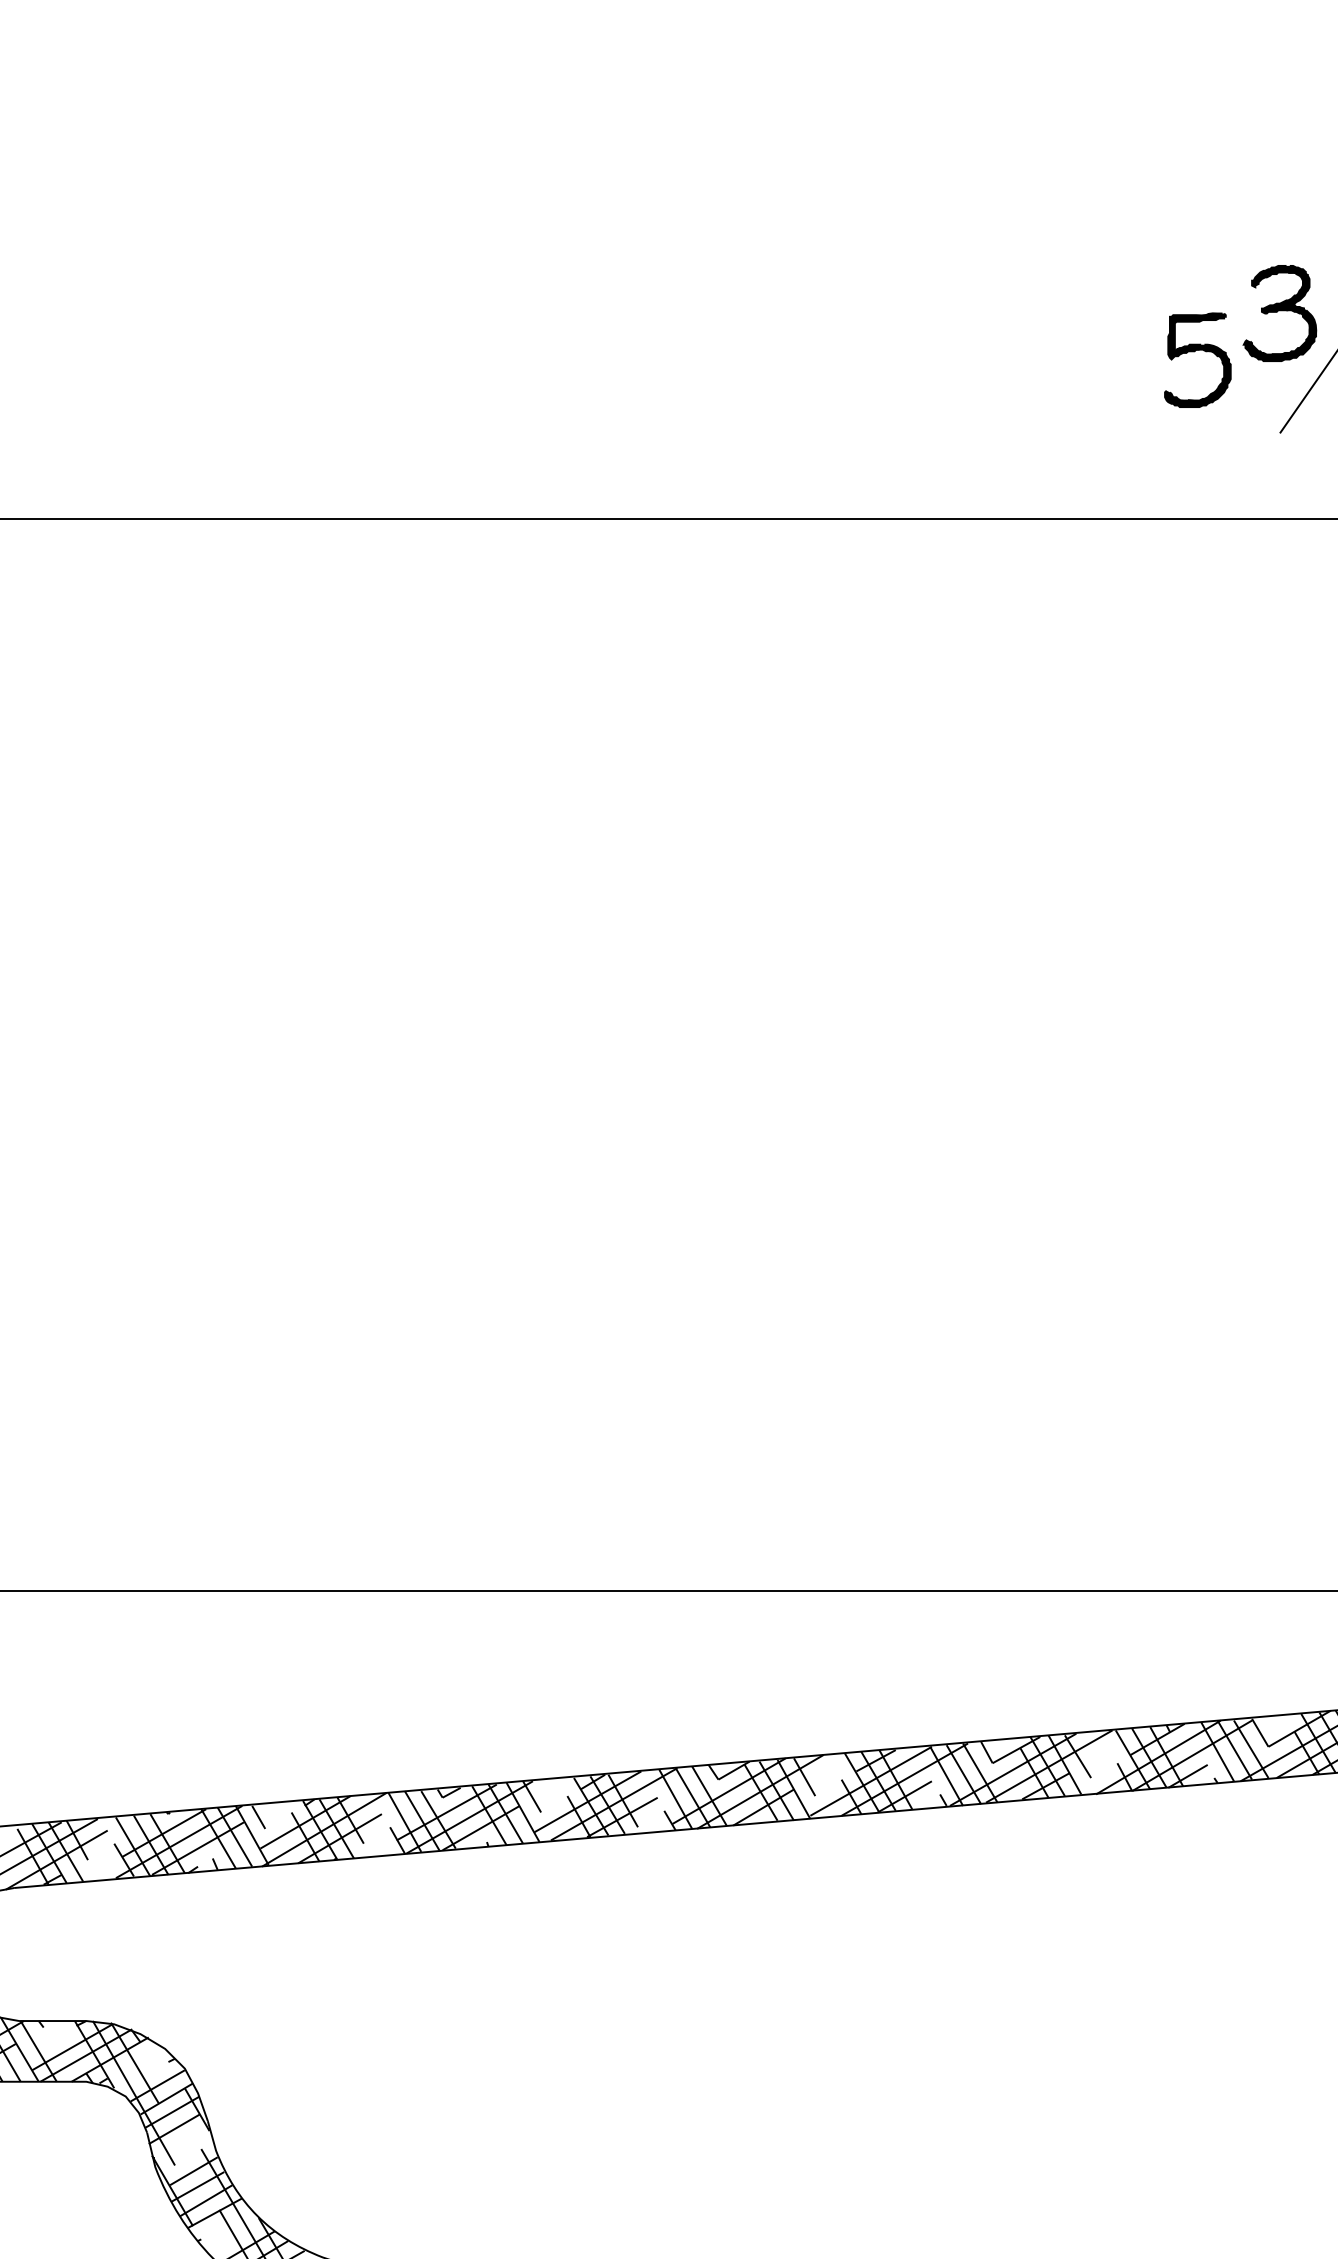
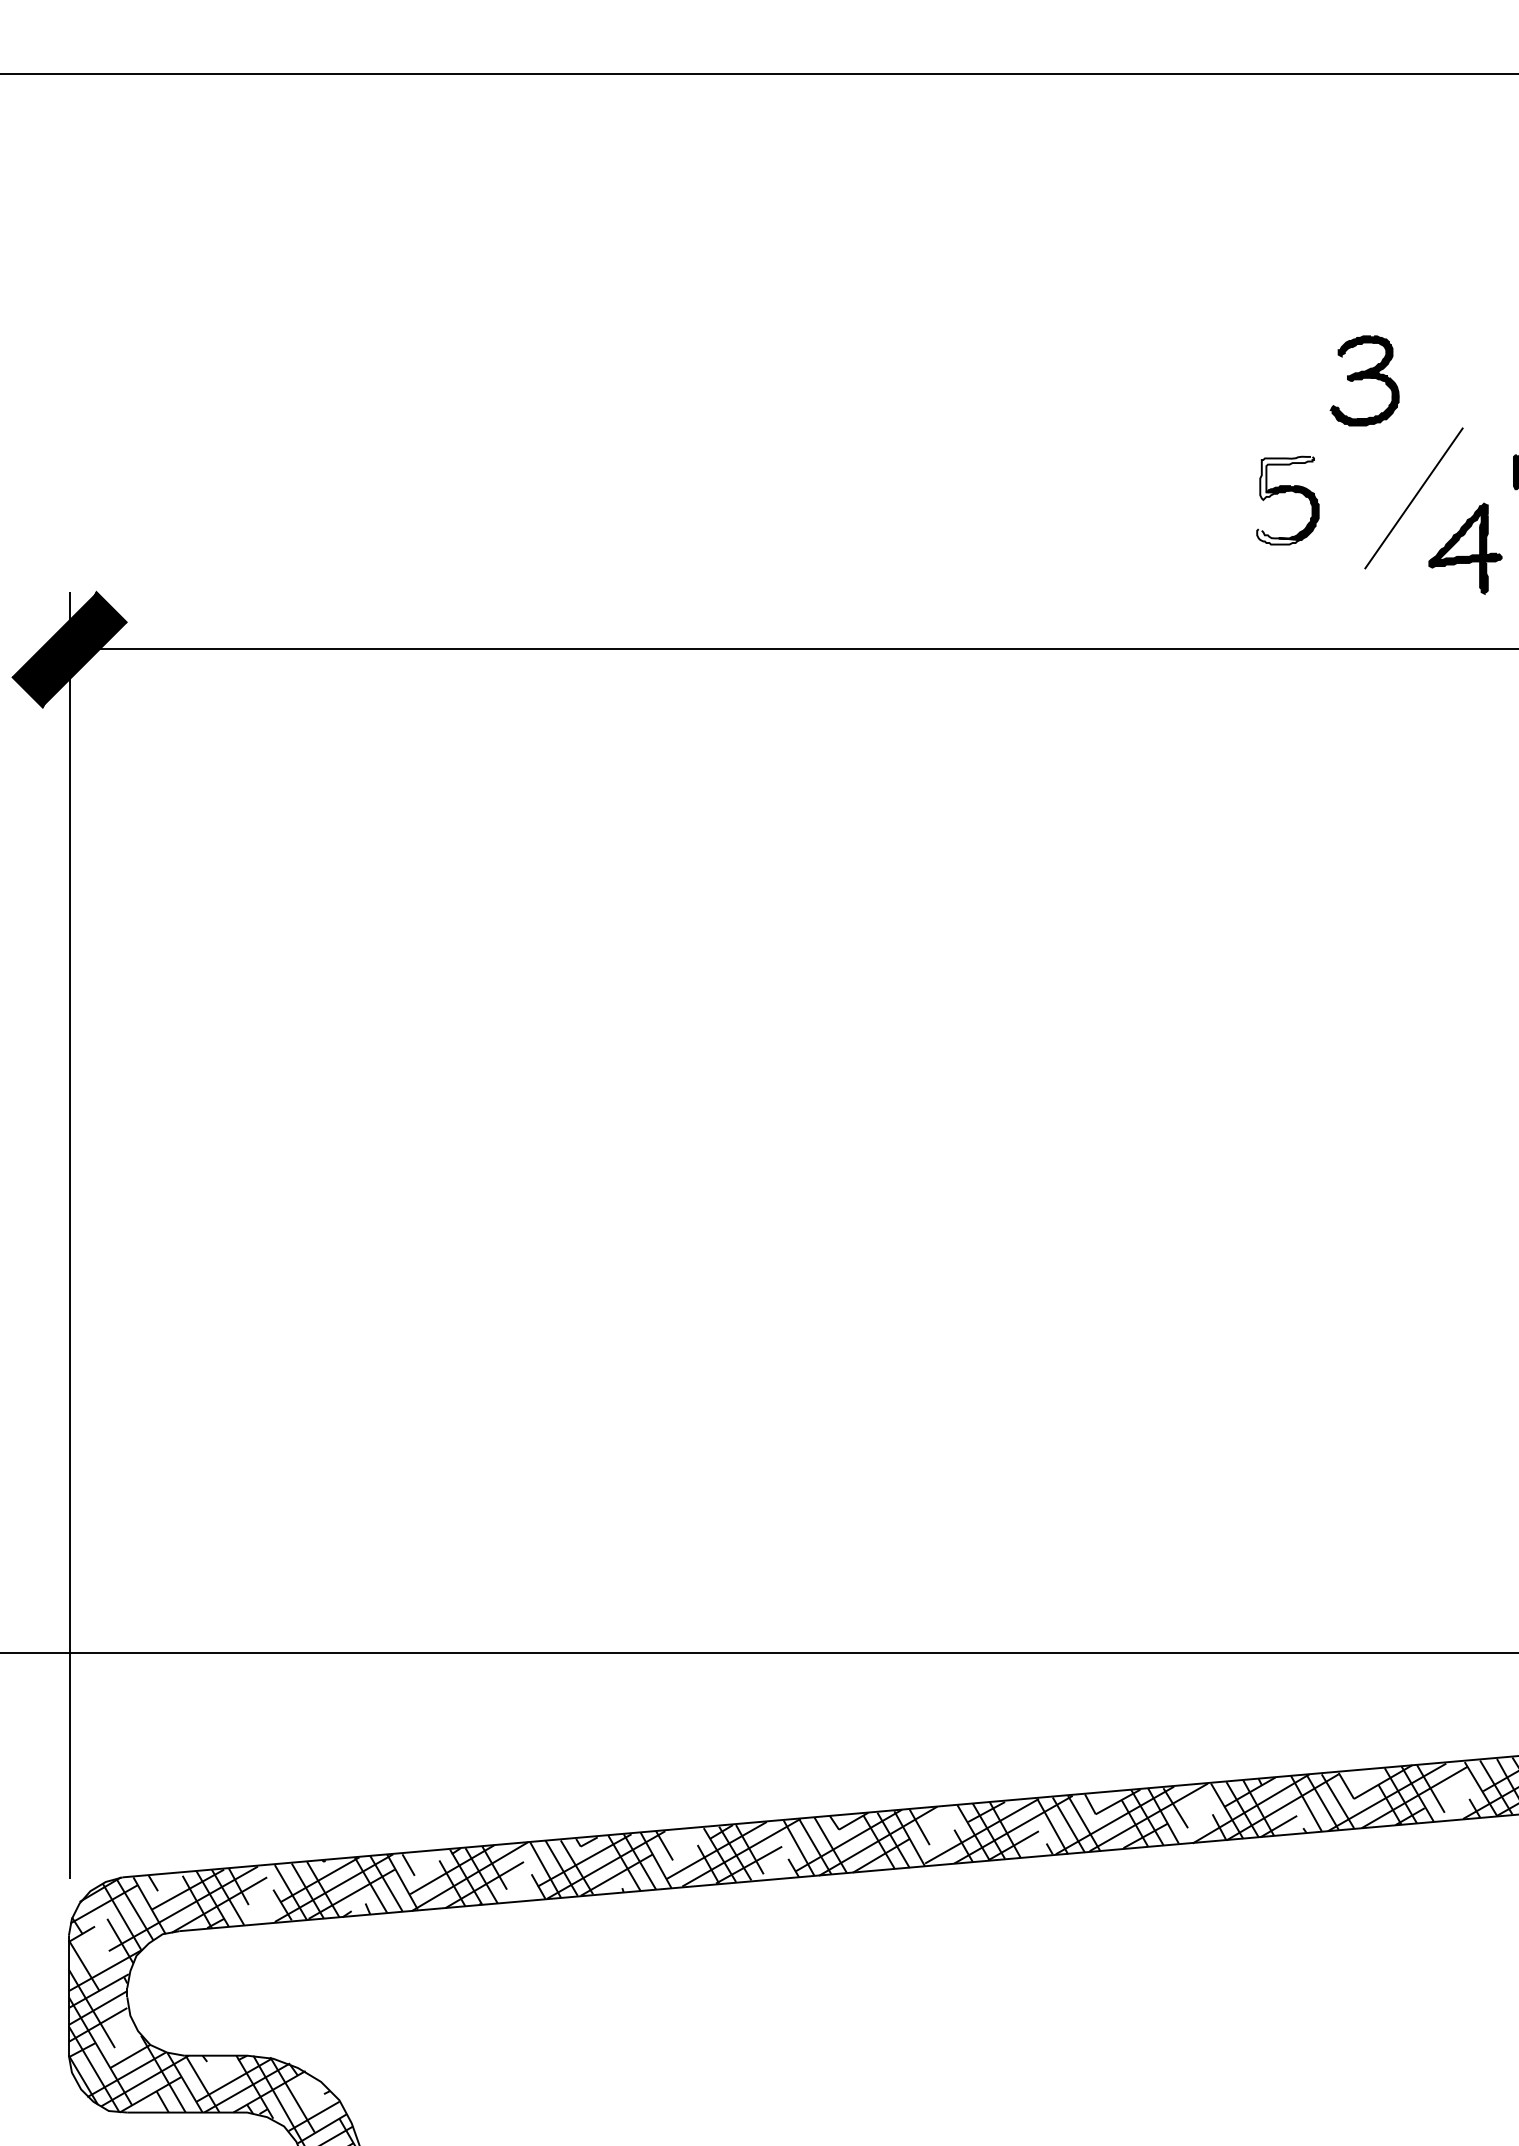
part: (1279, 313) -> (1364, 380), moved
fill: (1197, 335) -> (1287, 477), removed
fill: (1188, 398) -> (1279, 536), removed

